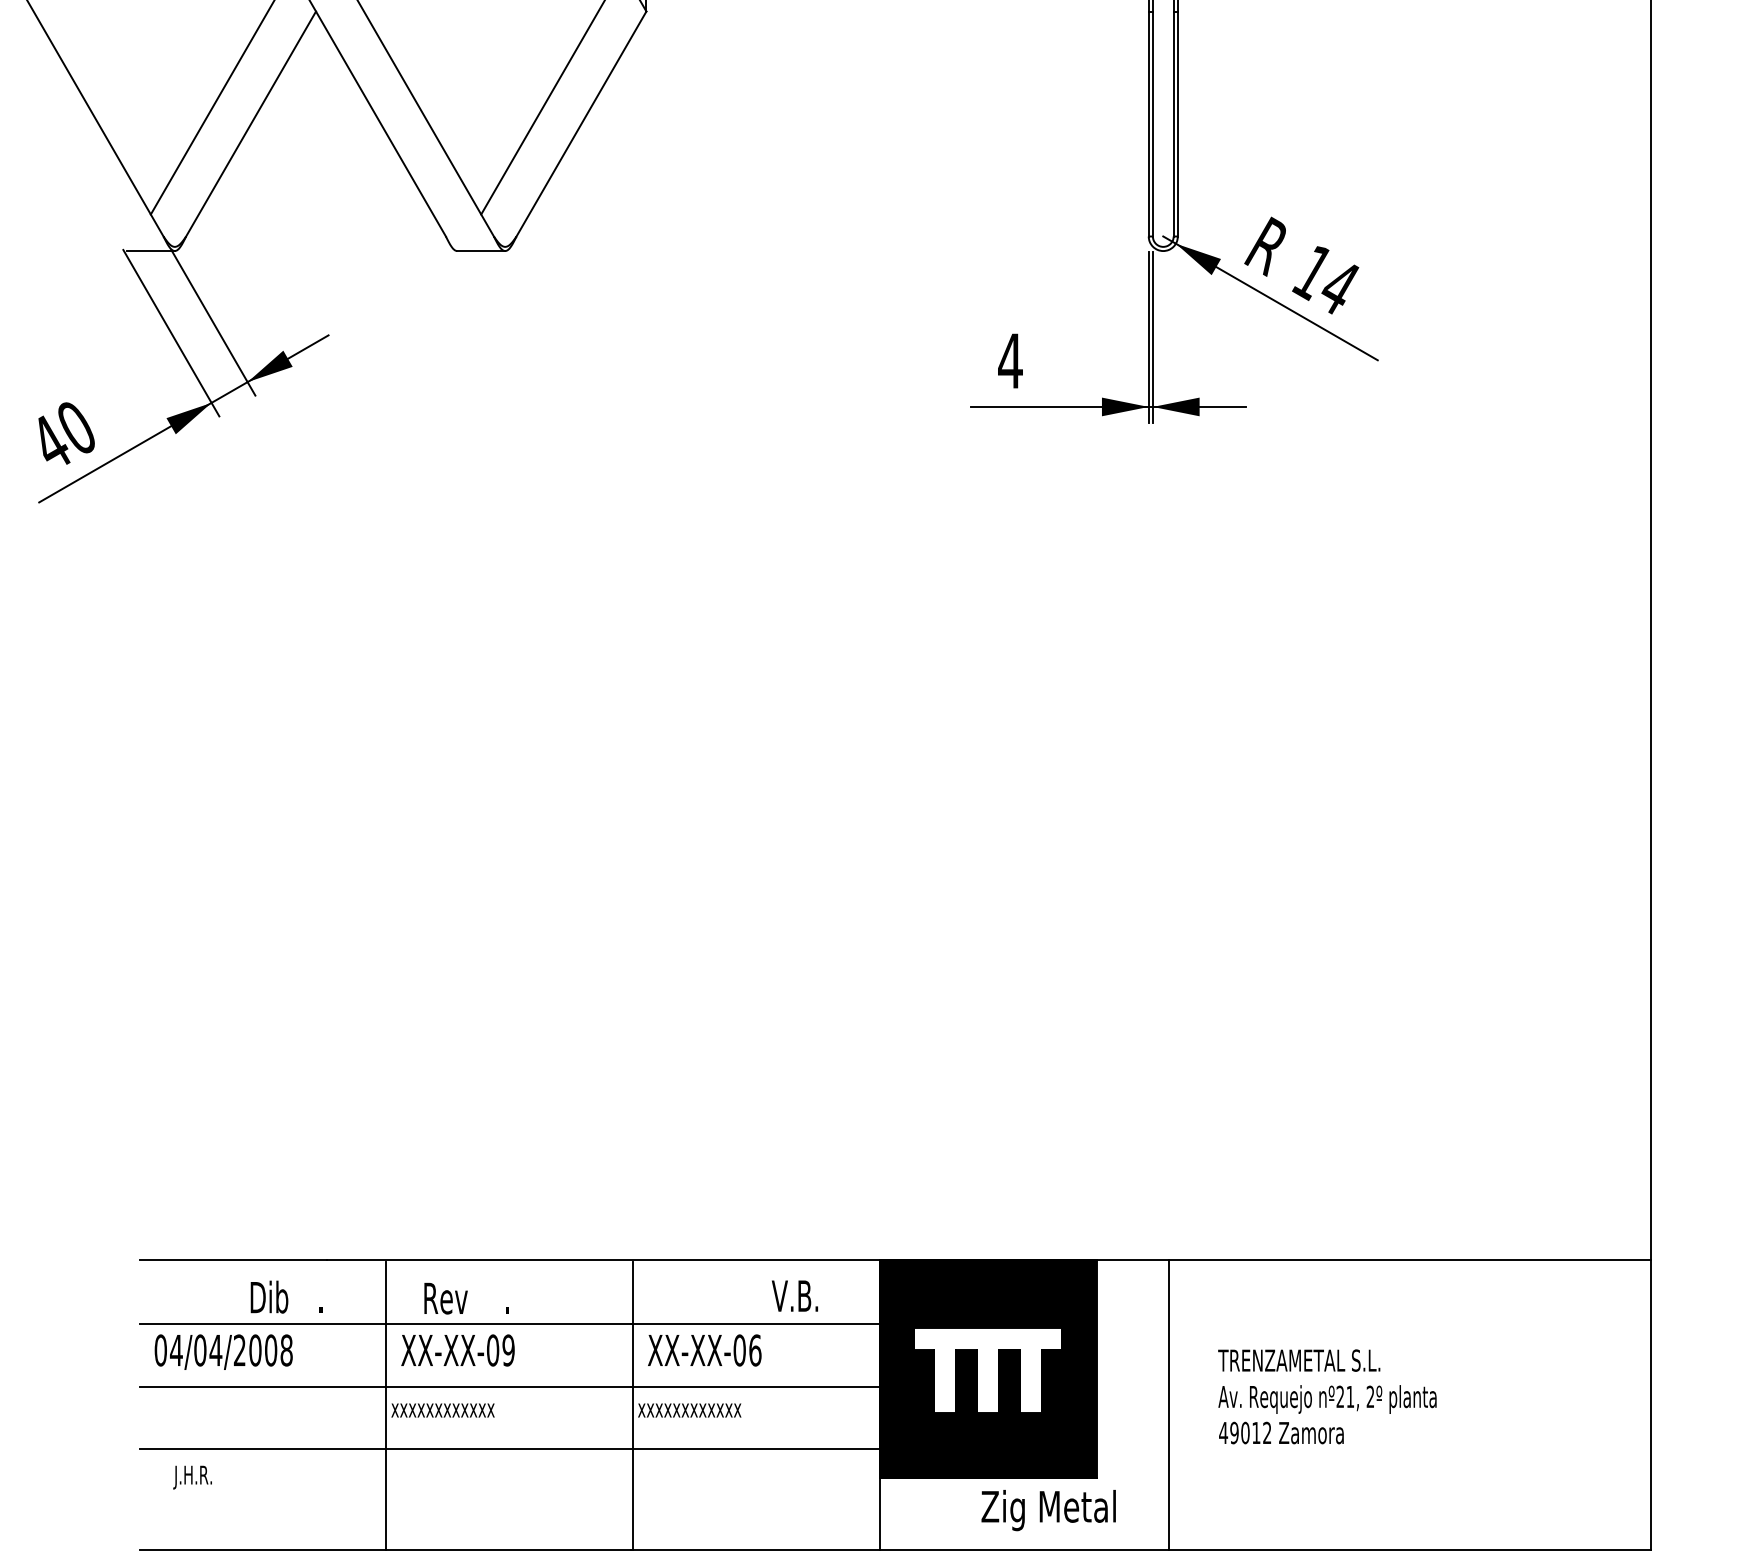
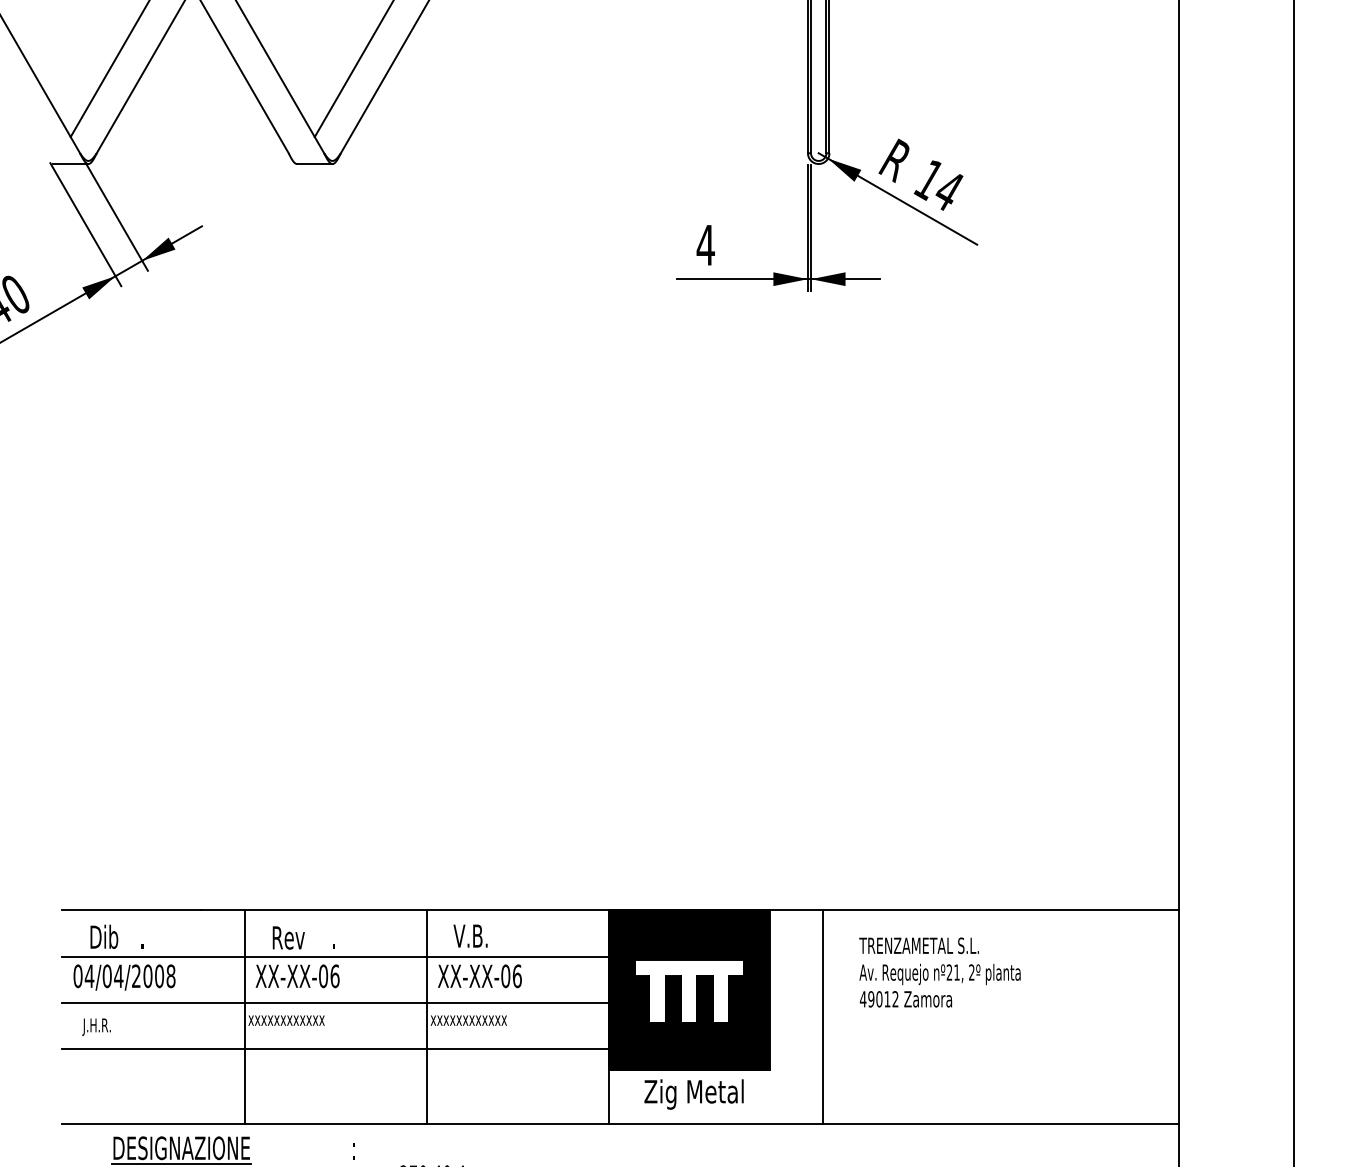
text: (794, 1295) -> (470, 935), moved
text: (285, 1296) -> (116, 936), moved
text: (507, 1350) -> (334, 976), XX-XX-09 -> XX-XX-06
text: (1326, 1396) -> (939, 972), moved
text: (192, 1476) -> (96, 1026), moved
text: (1047, 1510) -> (693, 1094), moved

